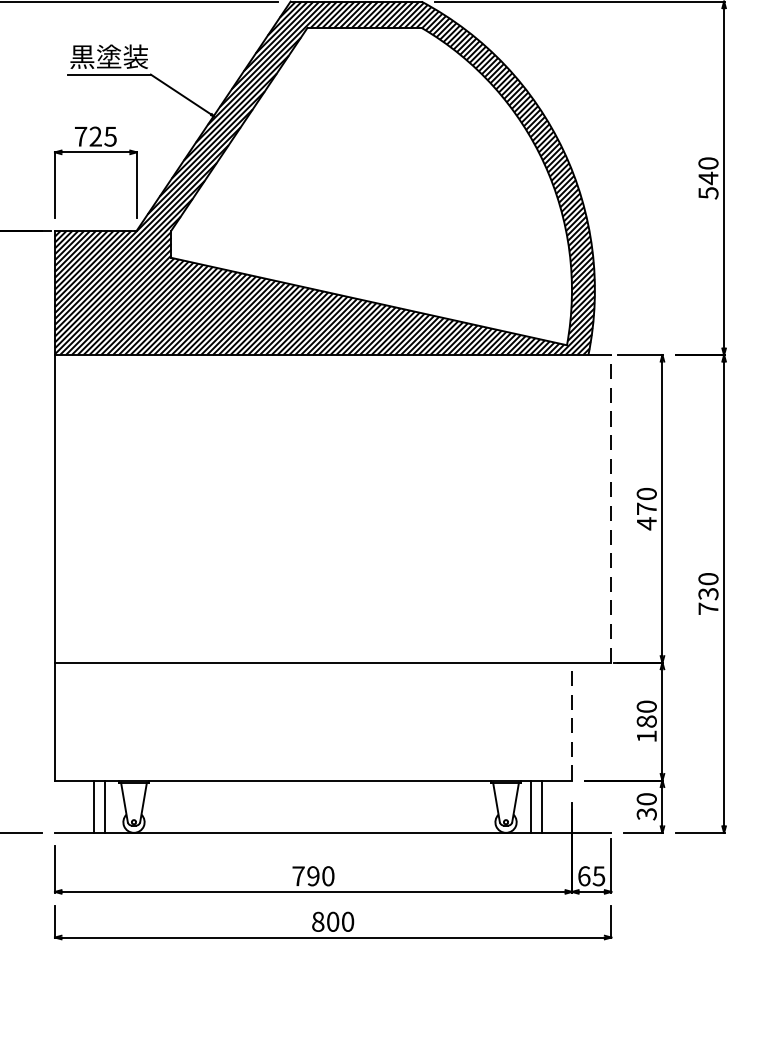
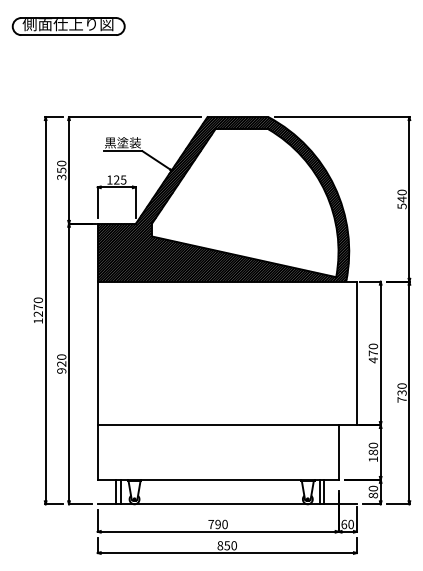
text: (80, 135) -> (109, 179), 725 -> 125
line: (610, 509) -> (356, 353), dashed -> solid
line: (571, 719) -> (338, 451), dashed -> solid
text: (647, 813) -> (373, 495), 30 -> 80
text: (597, 874) -> (350, 523), 65 -> 60
text: (333, 921) -> (227, 545), 800 -> 850

